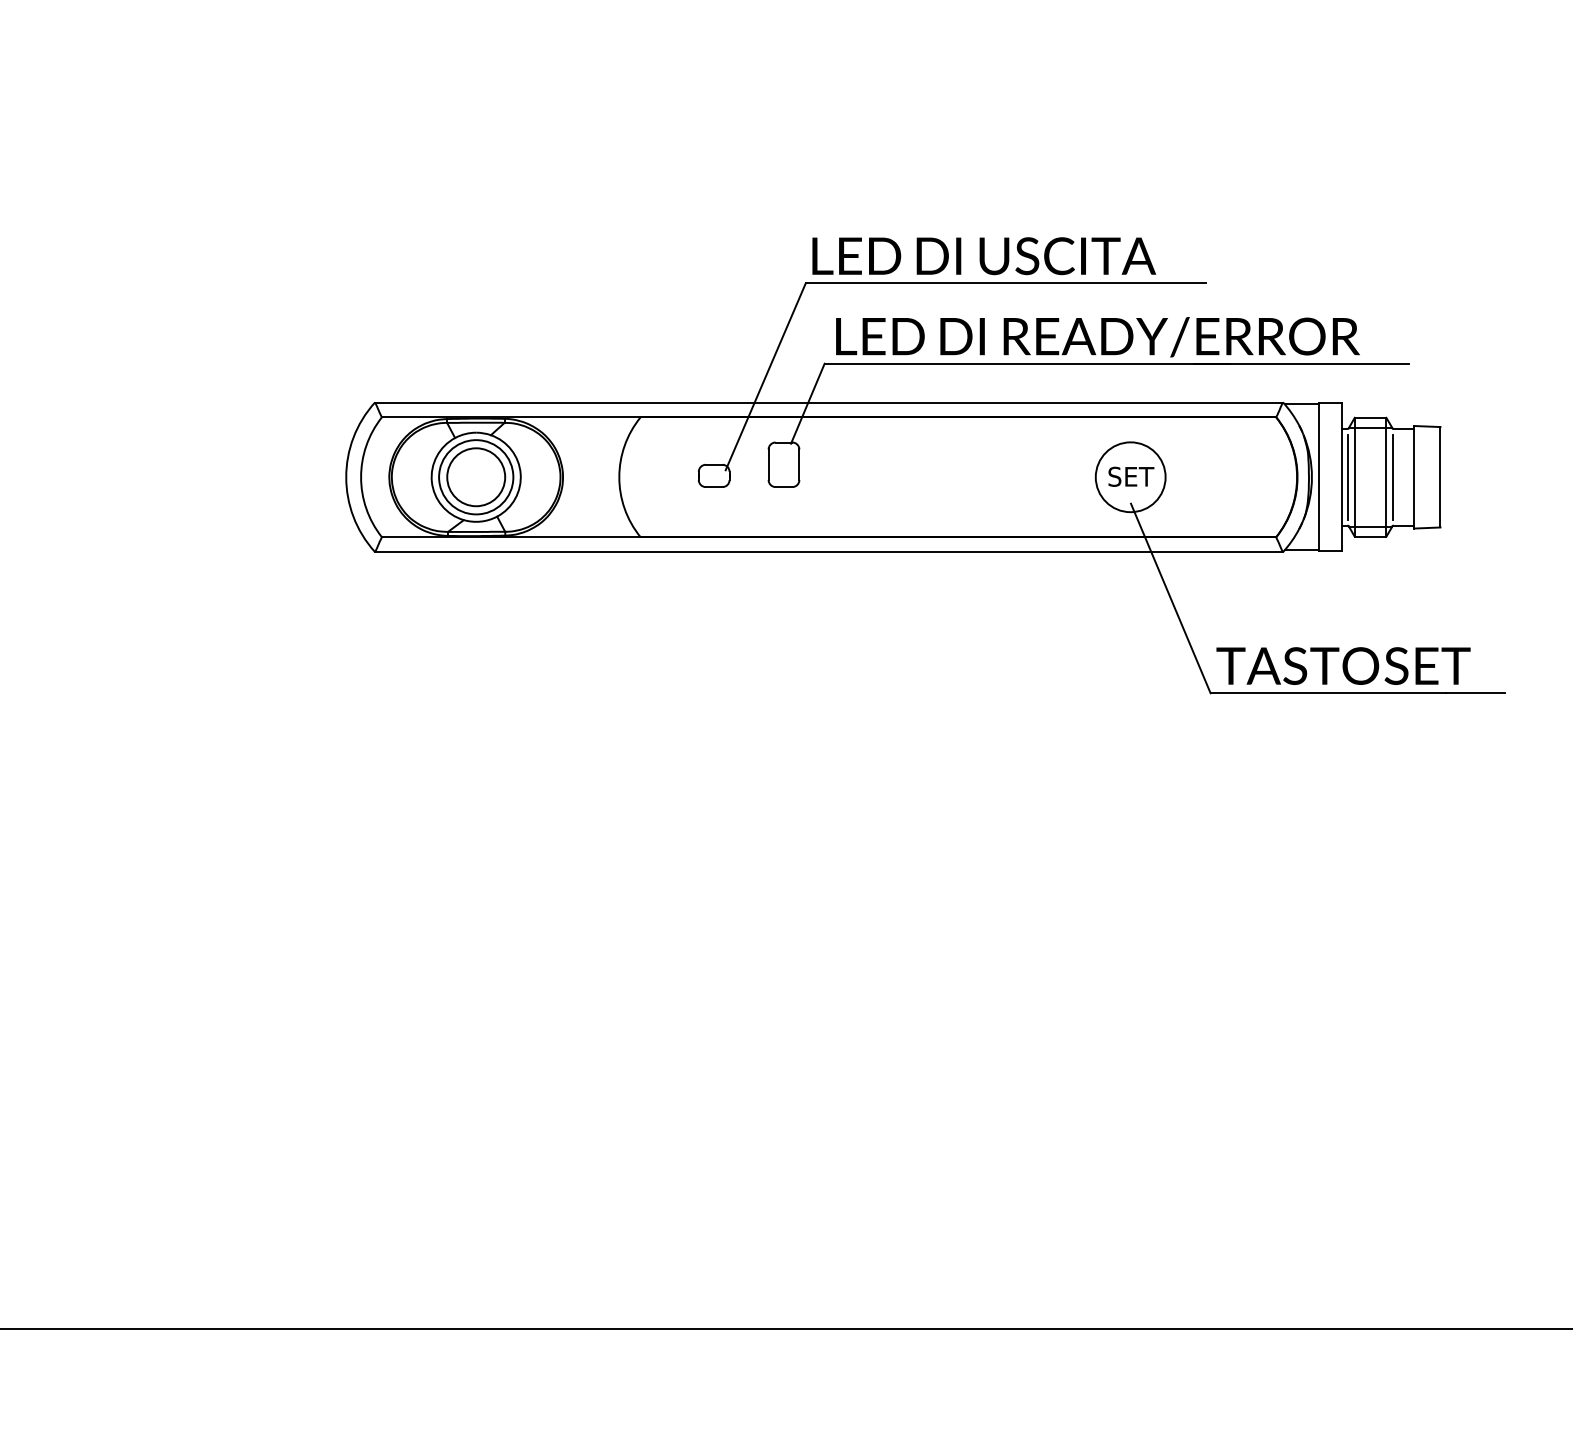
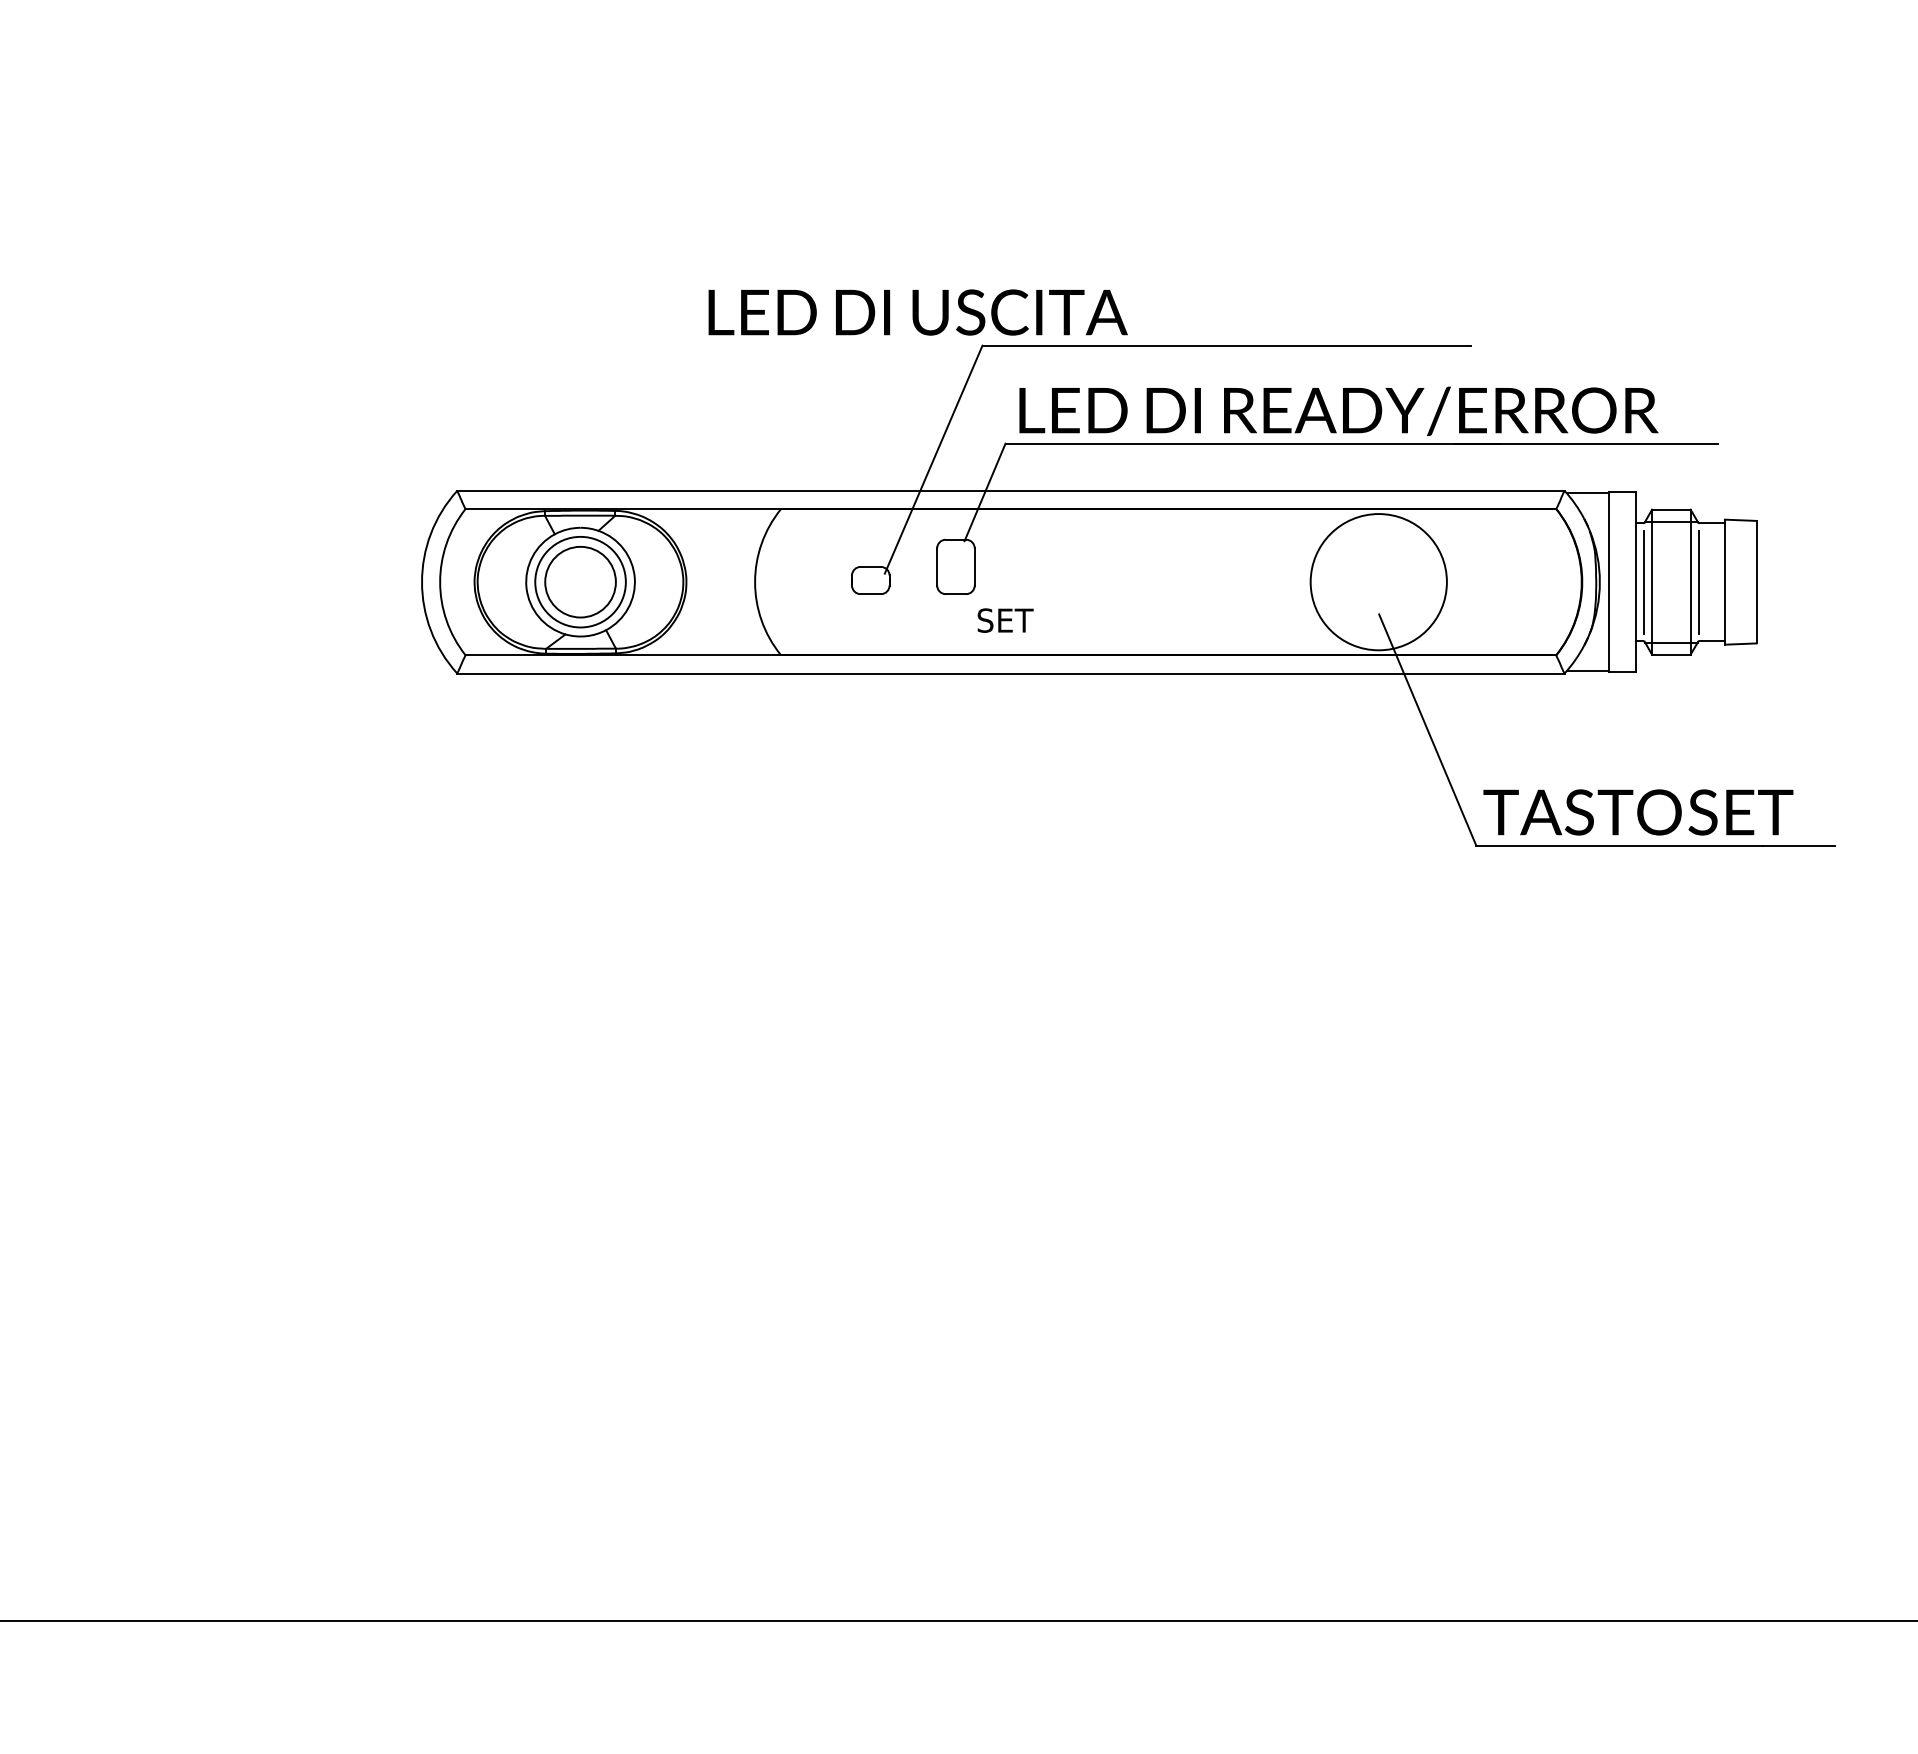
text: (983, 256) -> (917, 312), moved
circle: (1130, 476) -> (1378, 581), size x1.6
text: (1131, 476) -> (1005, 620), moved

